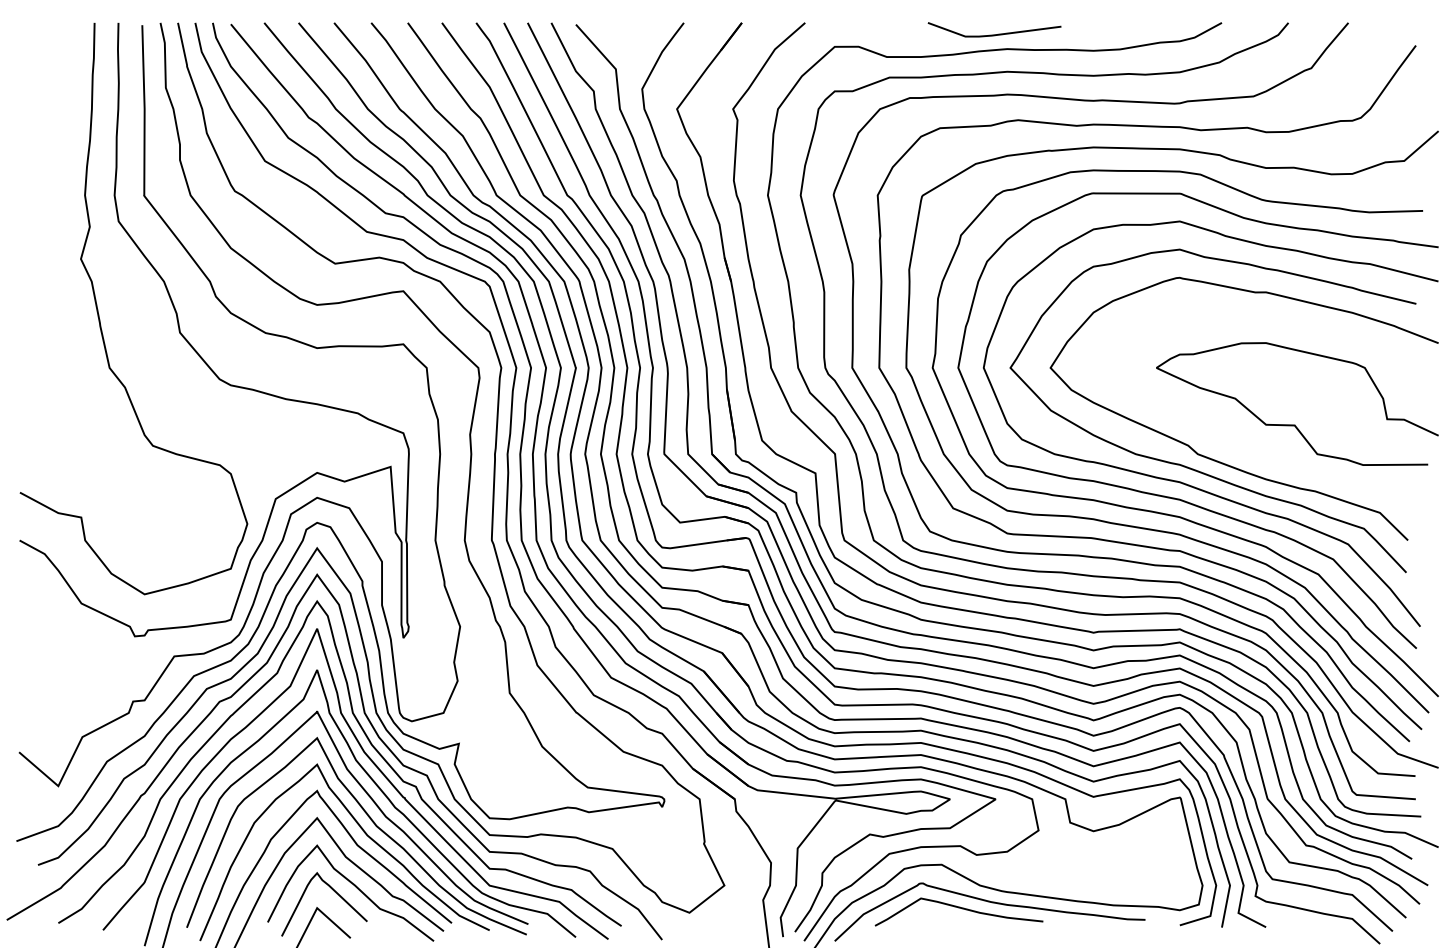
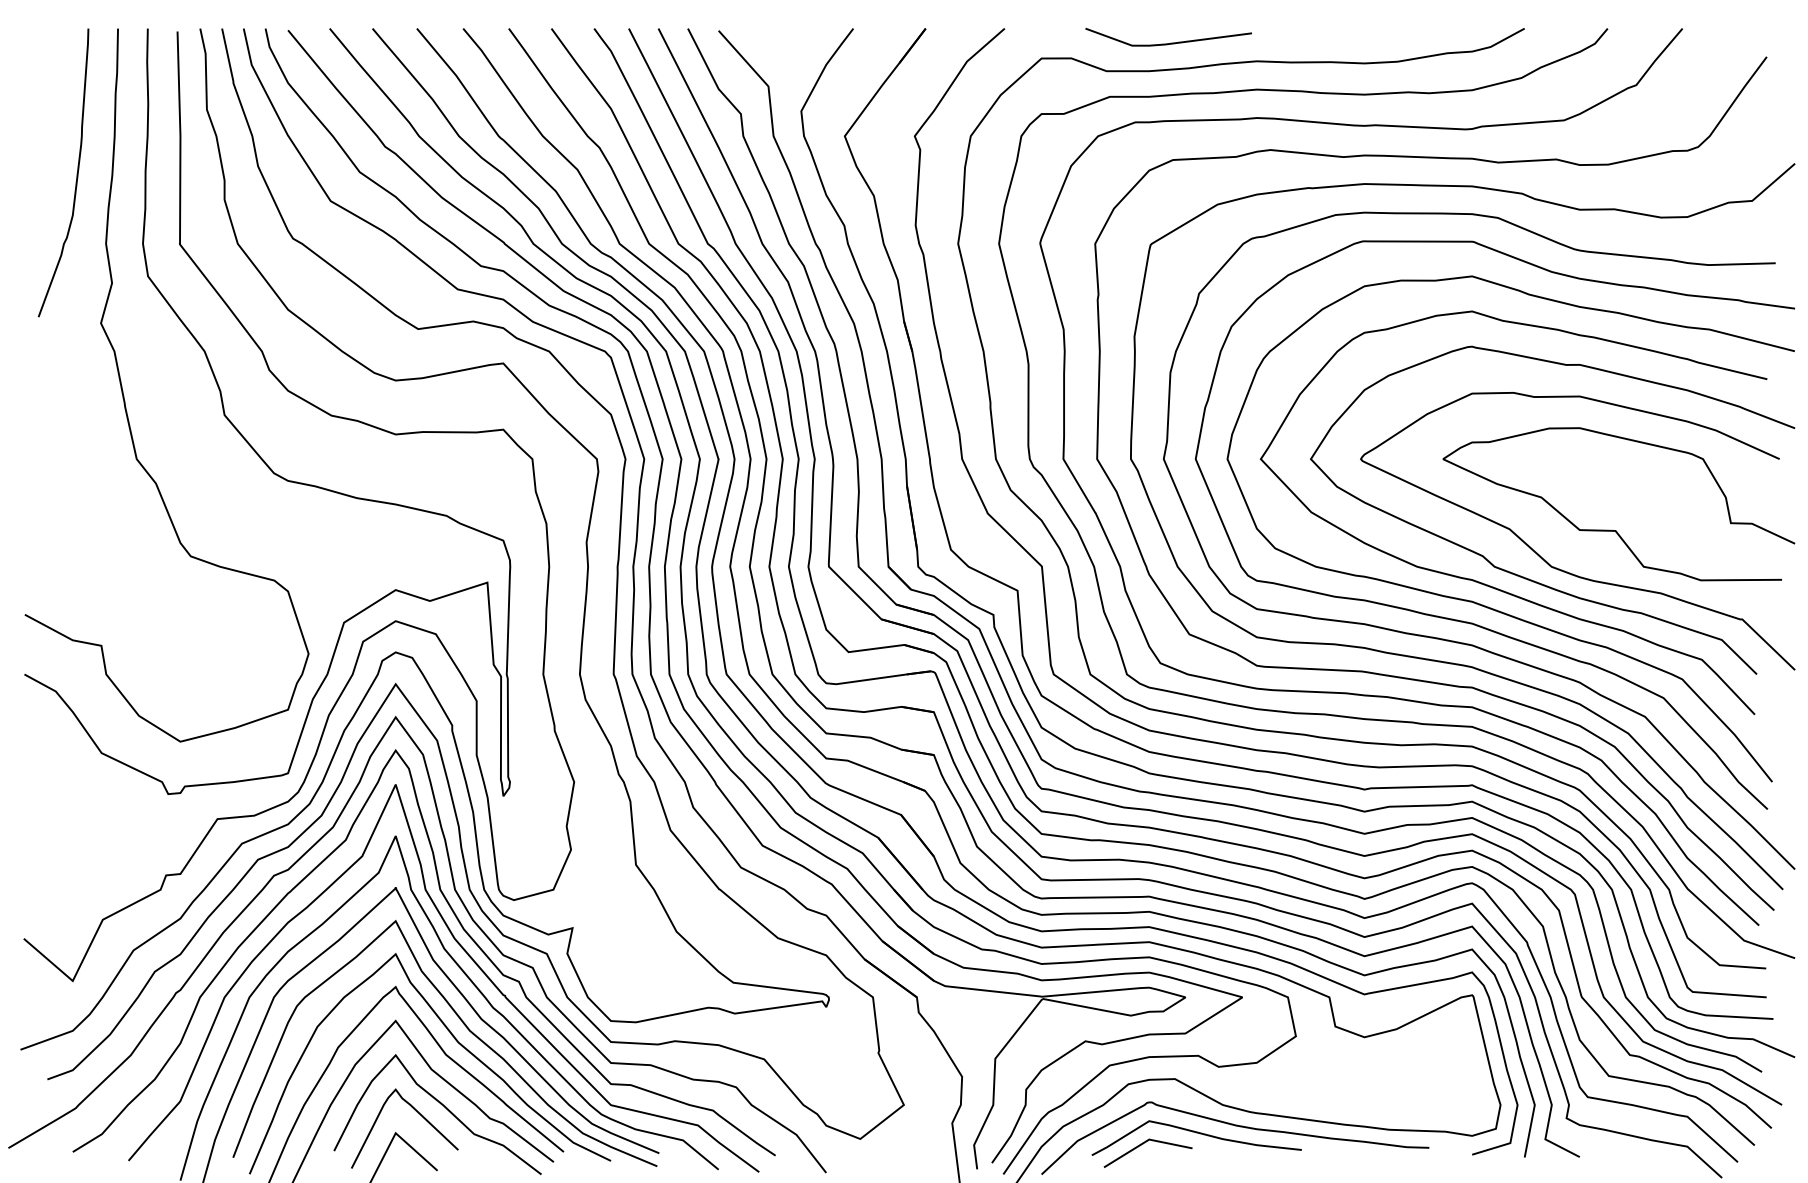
line: (994, 34) -> (1168, 43), moved
curve: (61, 138) -> (76, 172), added
curve: (1250, 455) -> (1560, 568), added
line: (916, 917) -> (1143, 1144), added

